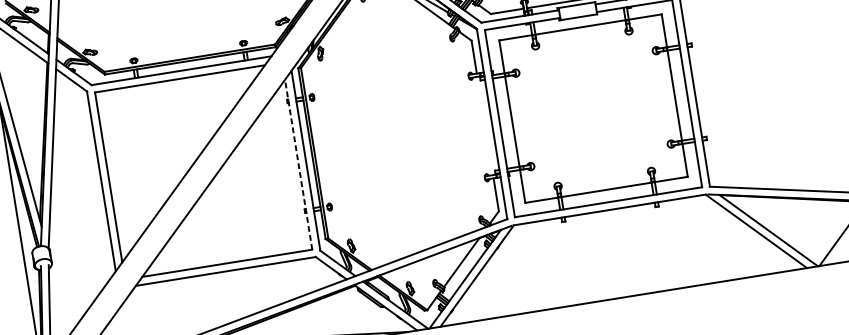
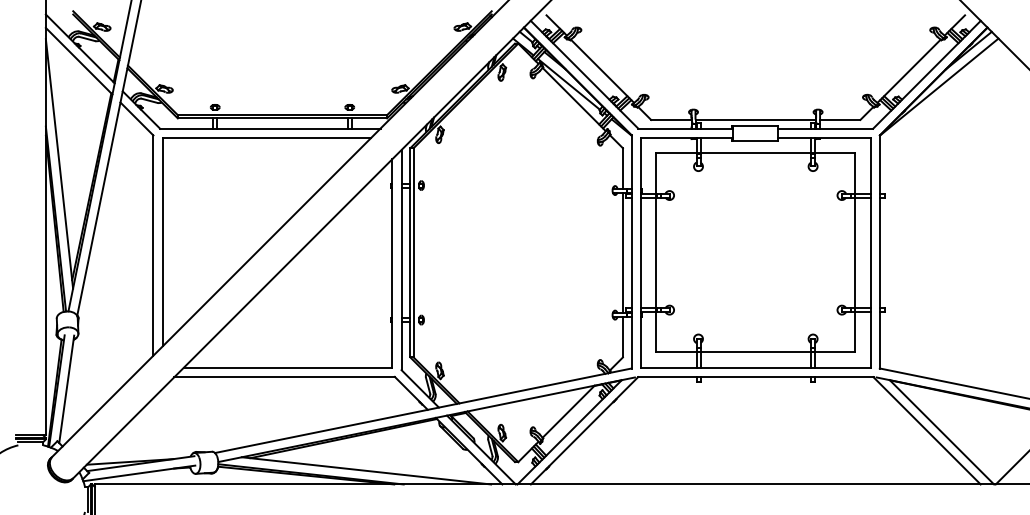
line: (484, 125) -> (622, 252), added
line: (298, 163) -> (392, 262), dashed -> solid

